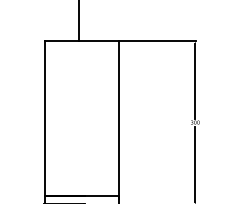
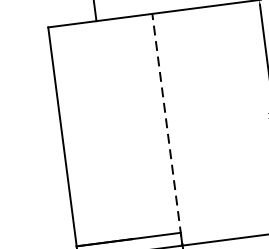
line: (119, 119) -> (167, 124), solid -> dashed

